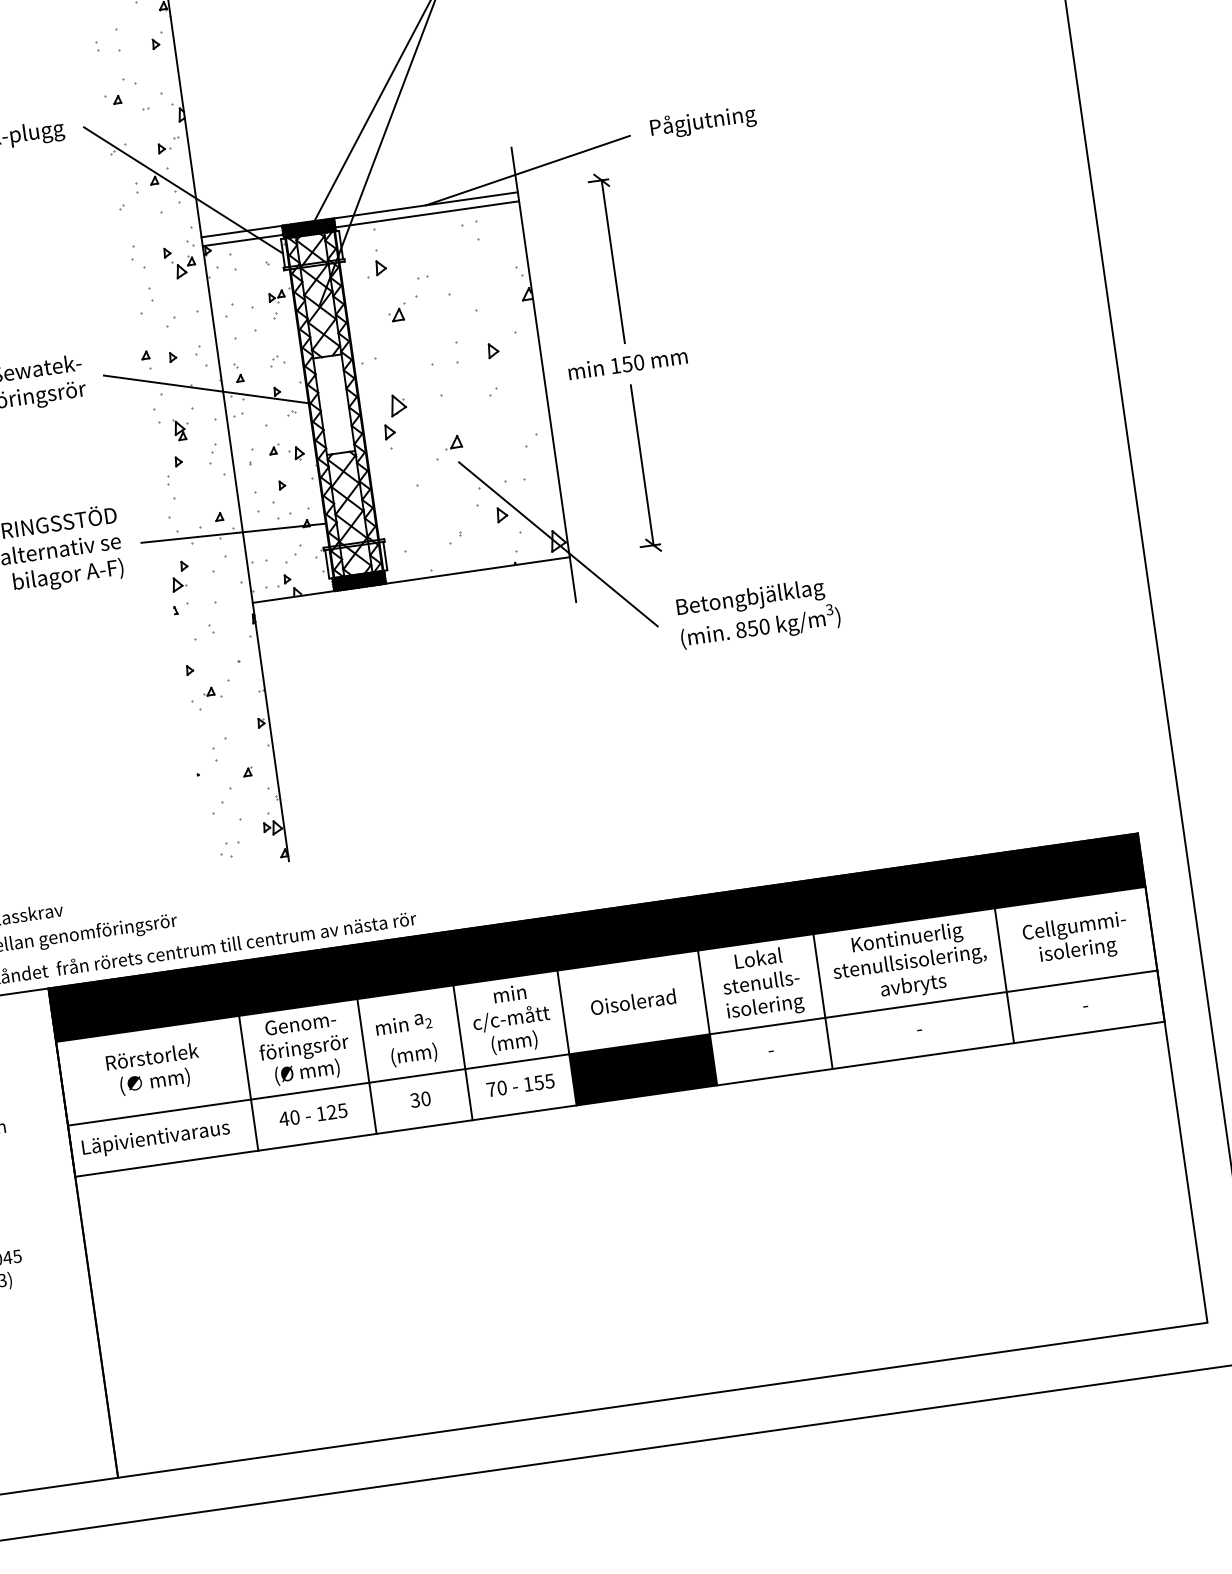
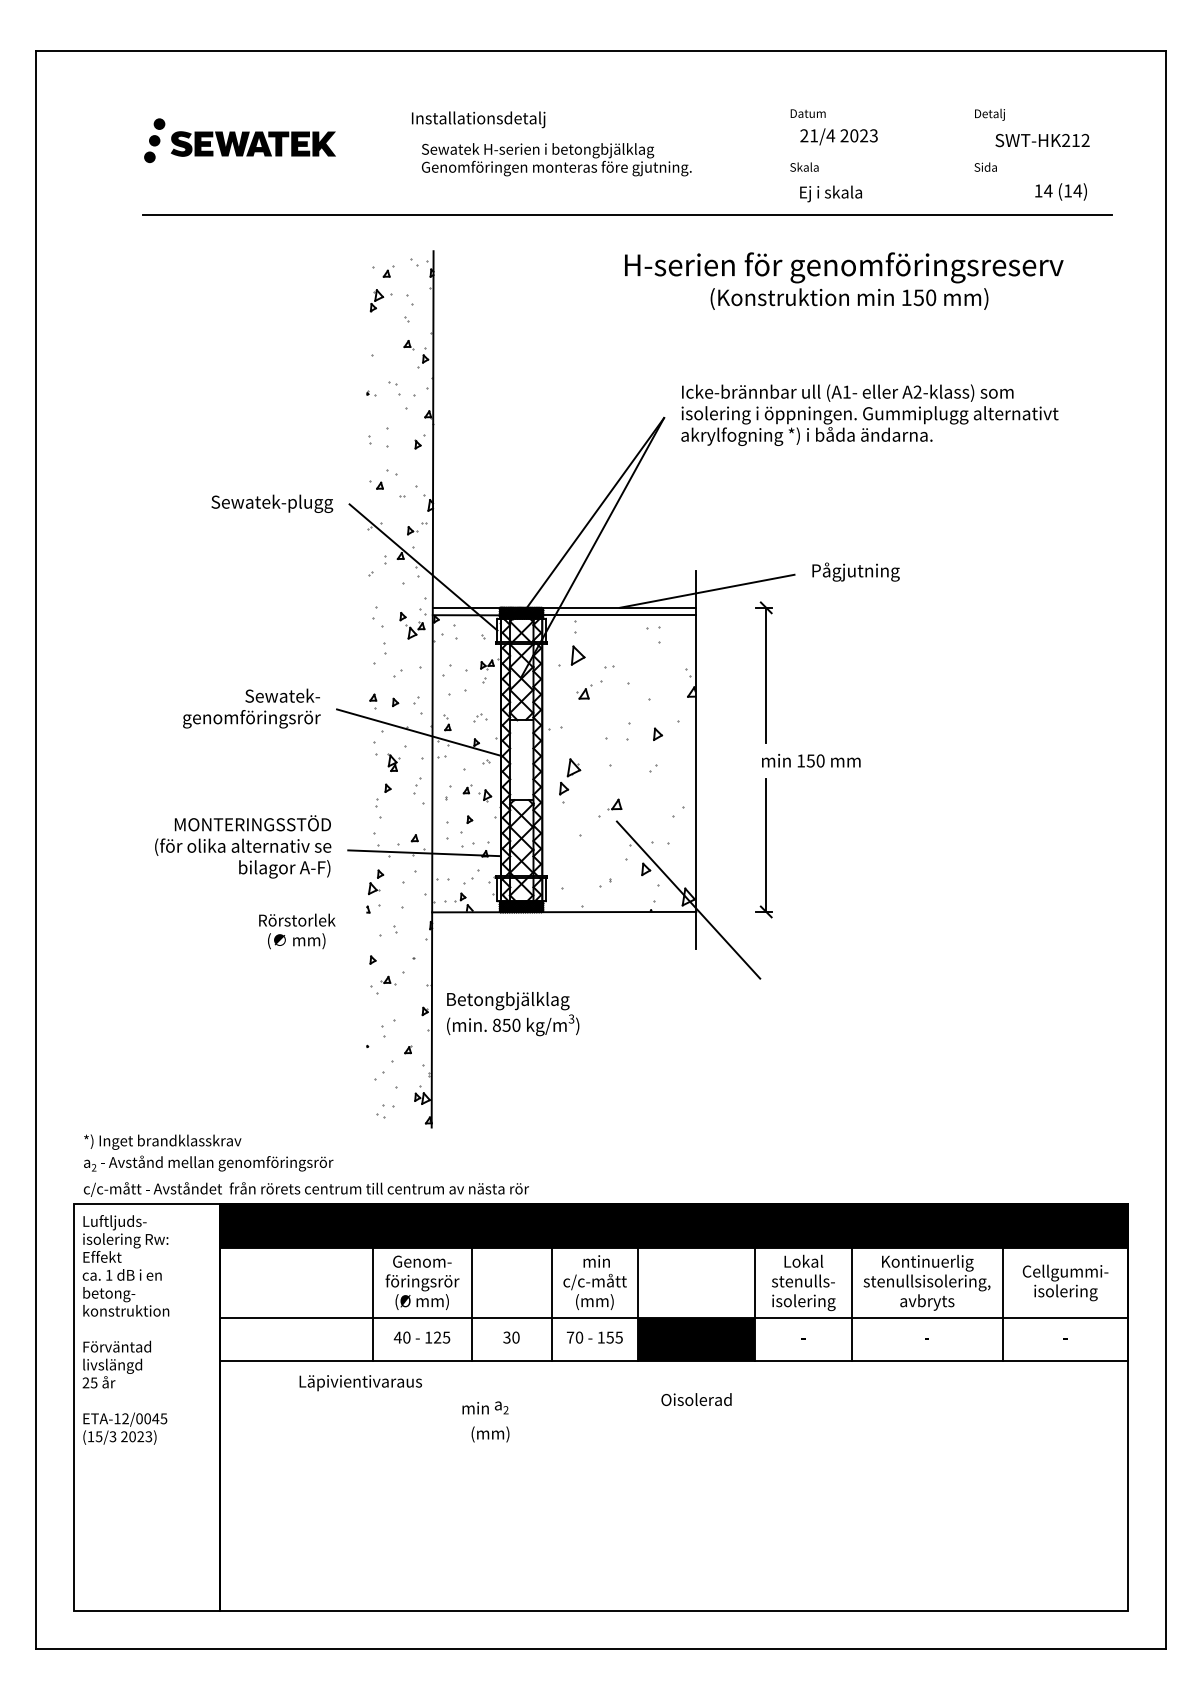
part: (375, 263) -> (571, 649), size x1.6
text: (628, 363) -> (811, 760), moved
text: (759, 614) -> (513, 1014), moved
text: (633, 1001) -> (696, 1399), moved
text: (406, 1040) -> (485, 1421), moved
text: (154, 1070) -> (297, 931), moved
text: (155, 1139) -> (360, 1383), moved

